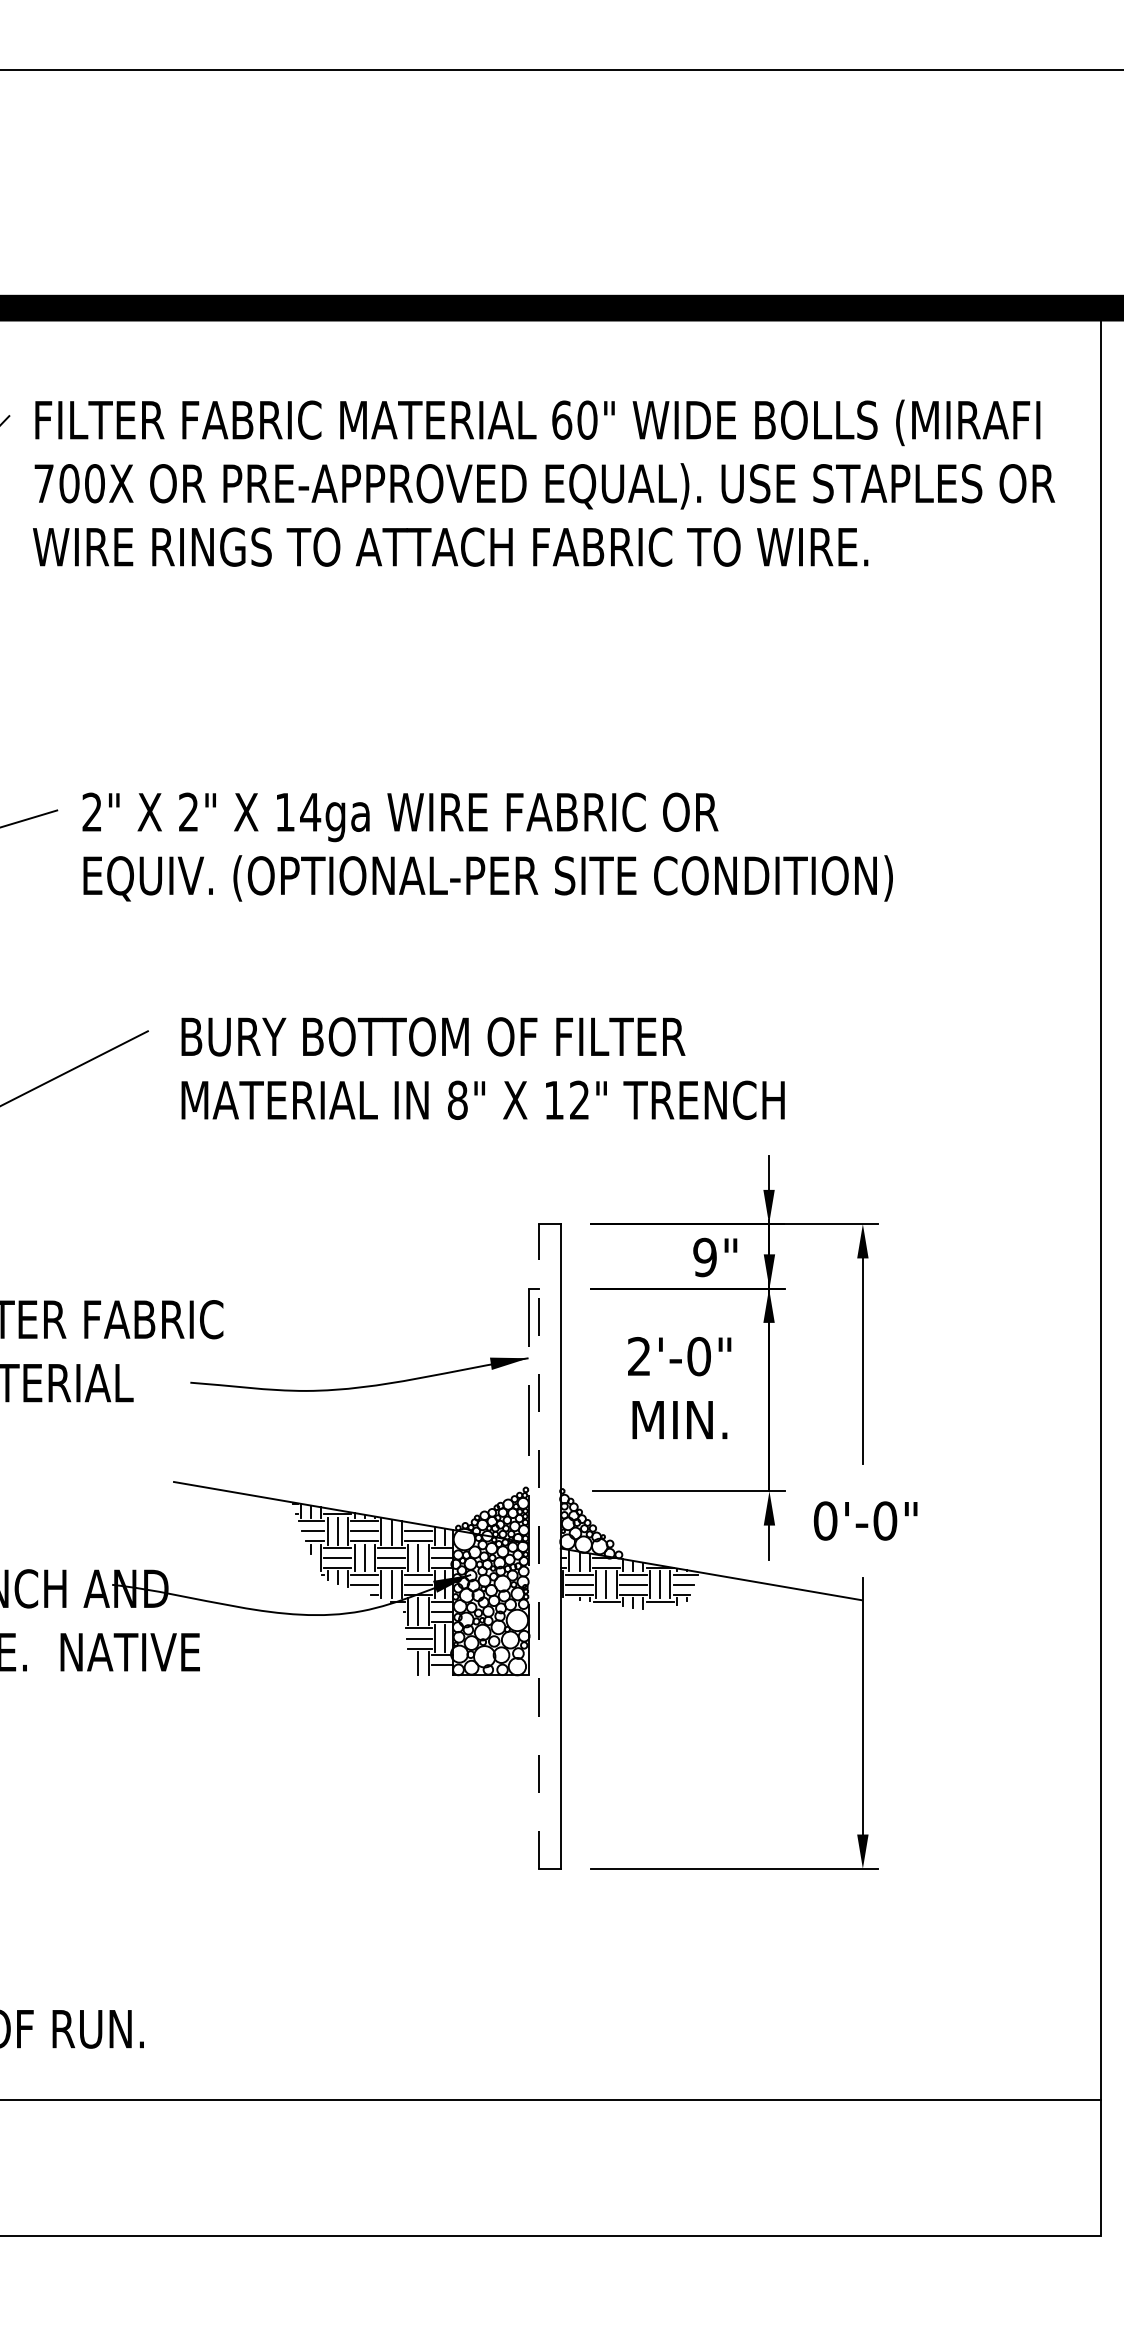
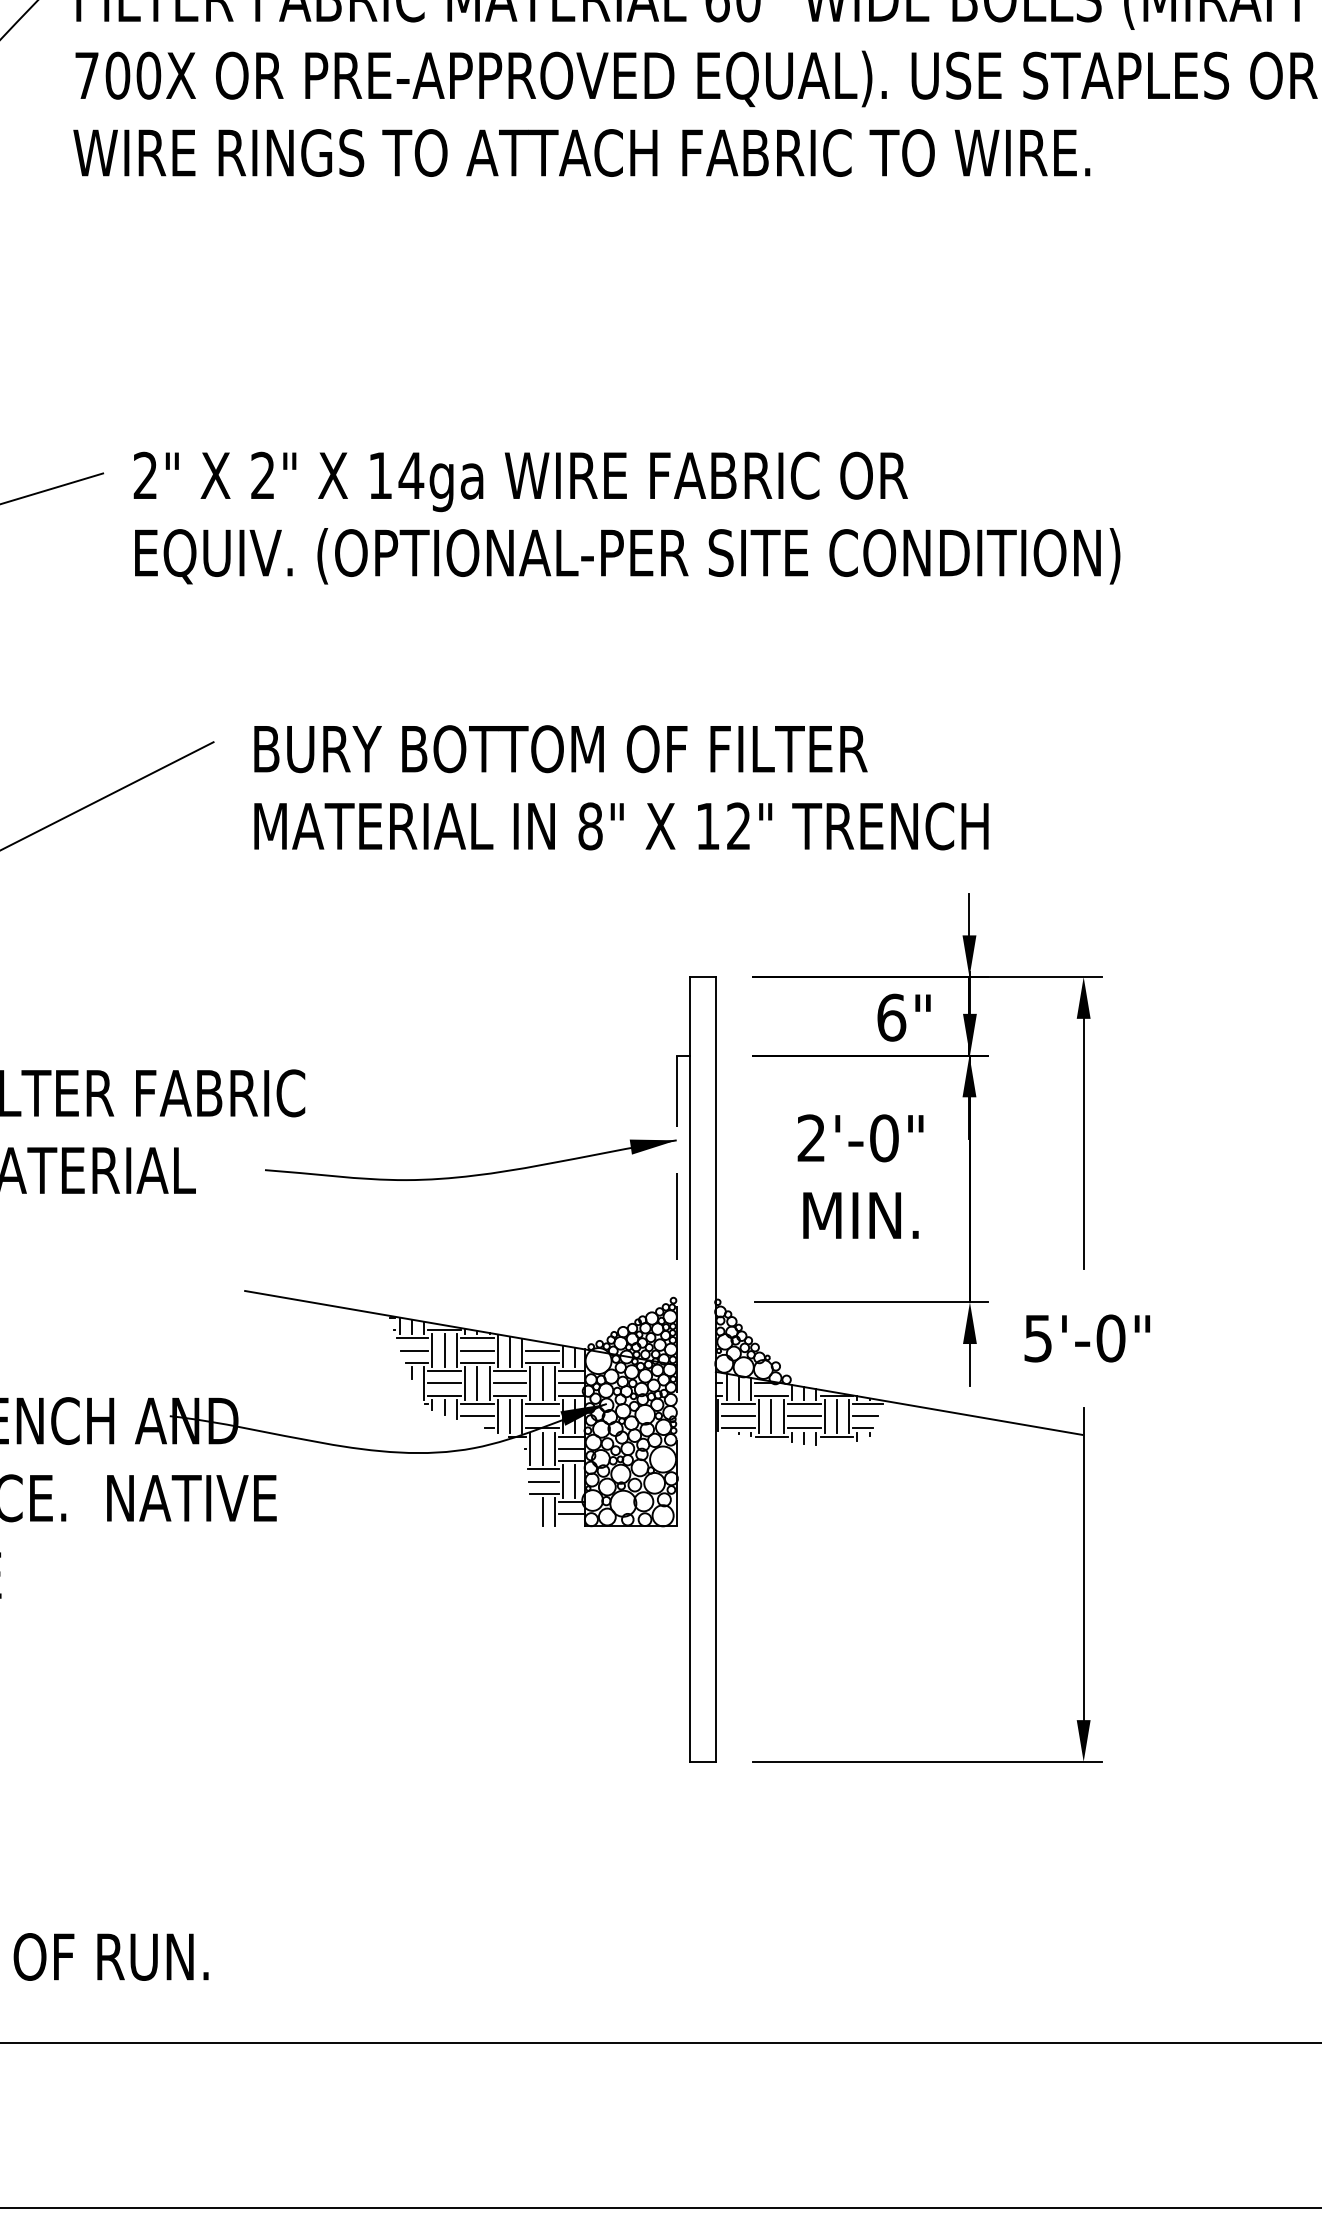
text: (705, 1257) -> (892, 1017), 9" -> 6"
text: (825, 1520) -> (1038, 1337), 0'-0" -> 5'-0"
line: (539, 1545) -> (690, 1368), dashed -> solid

